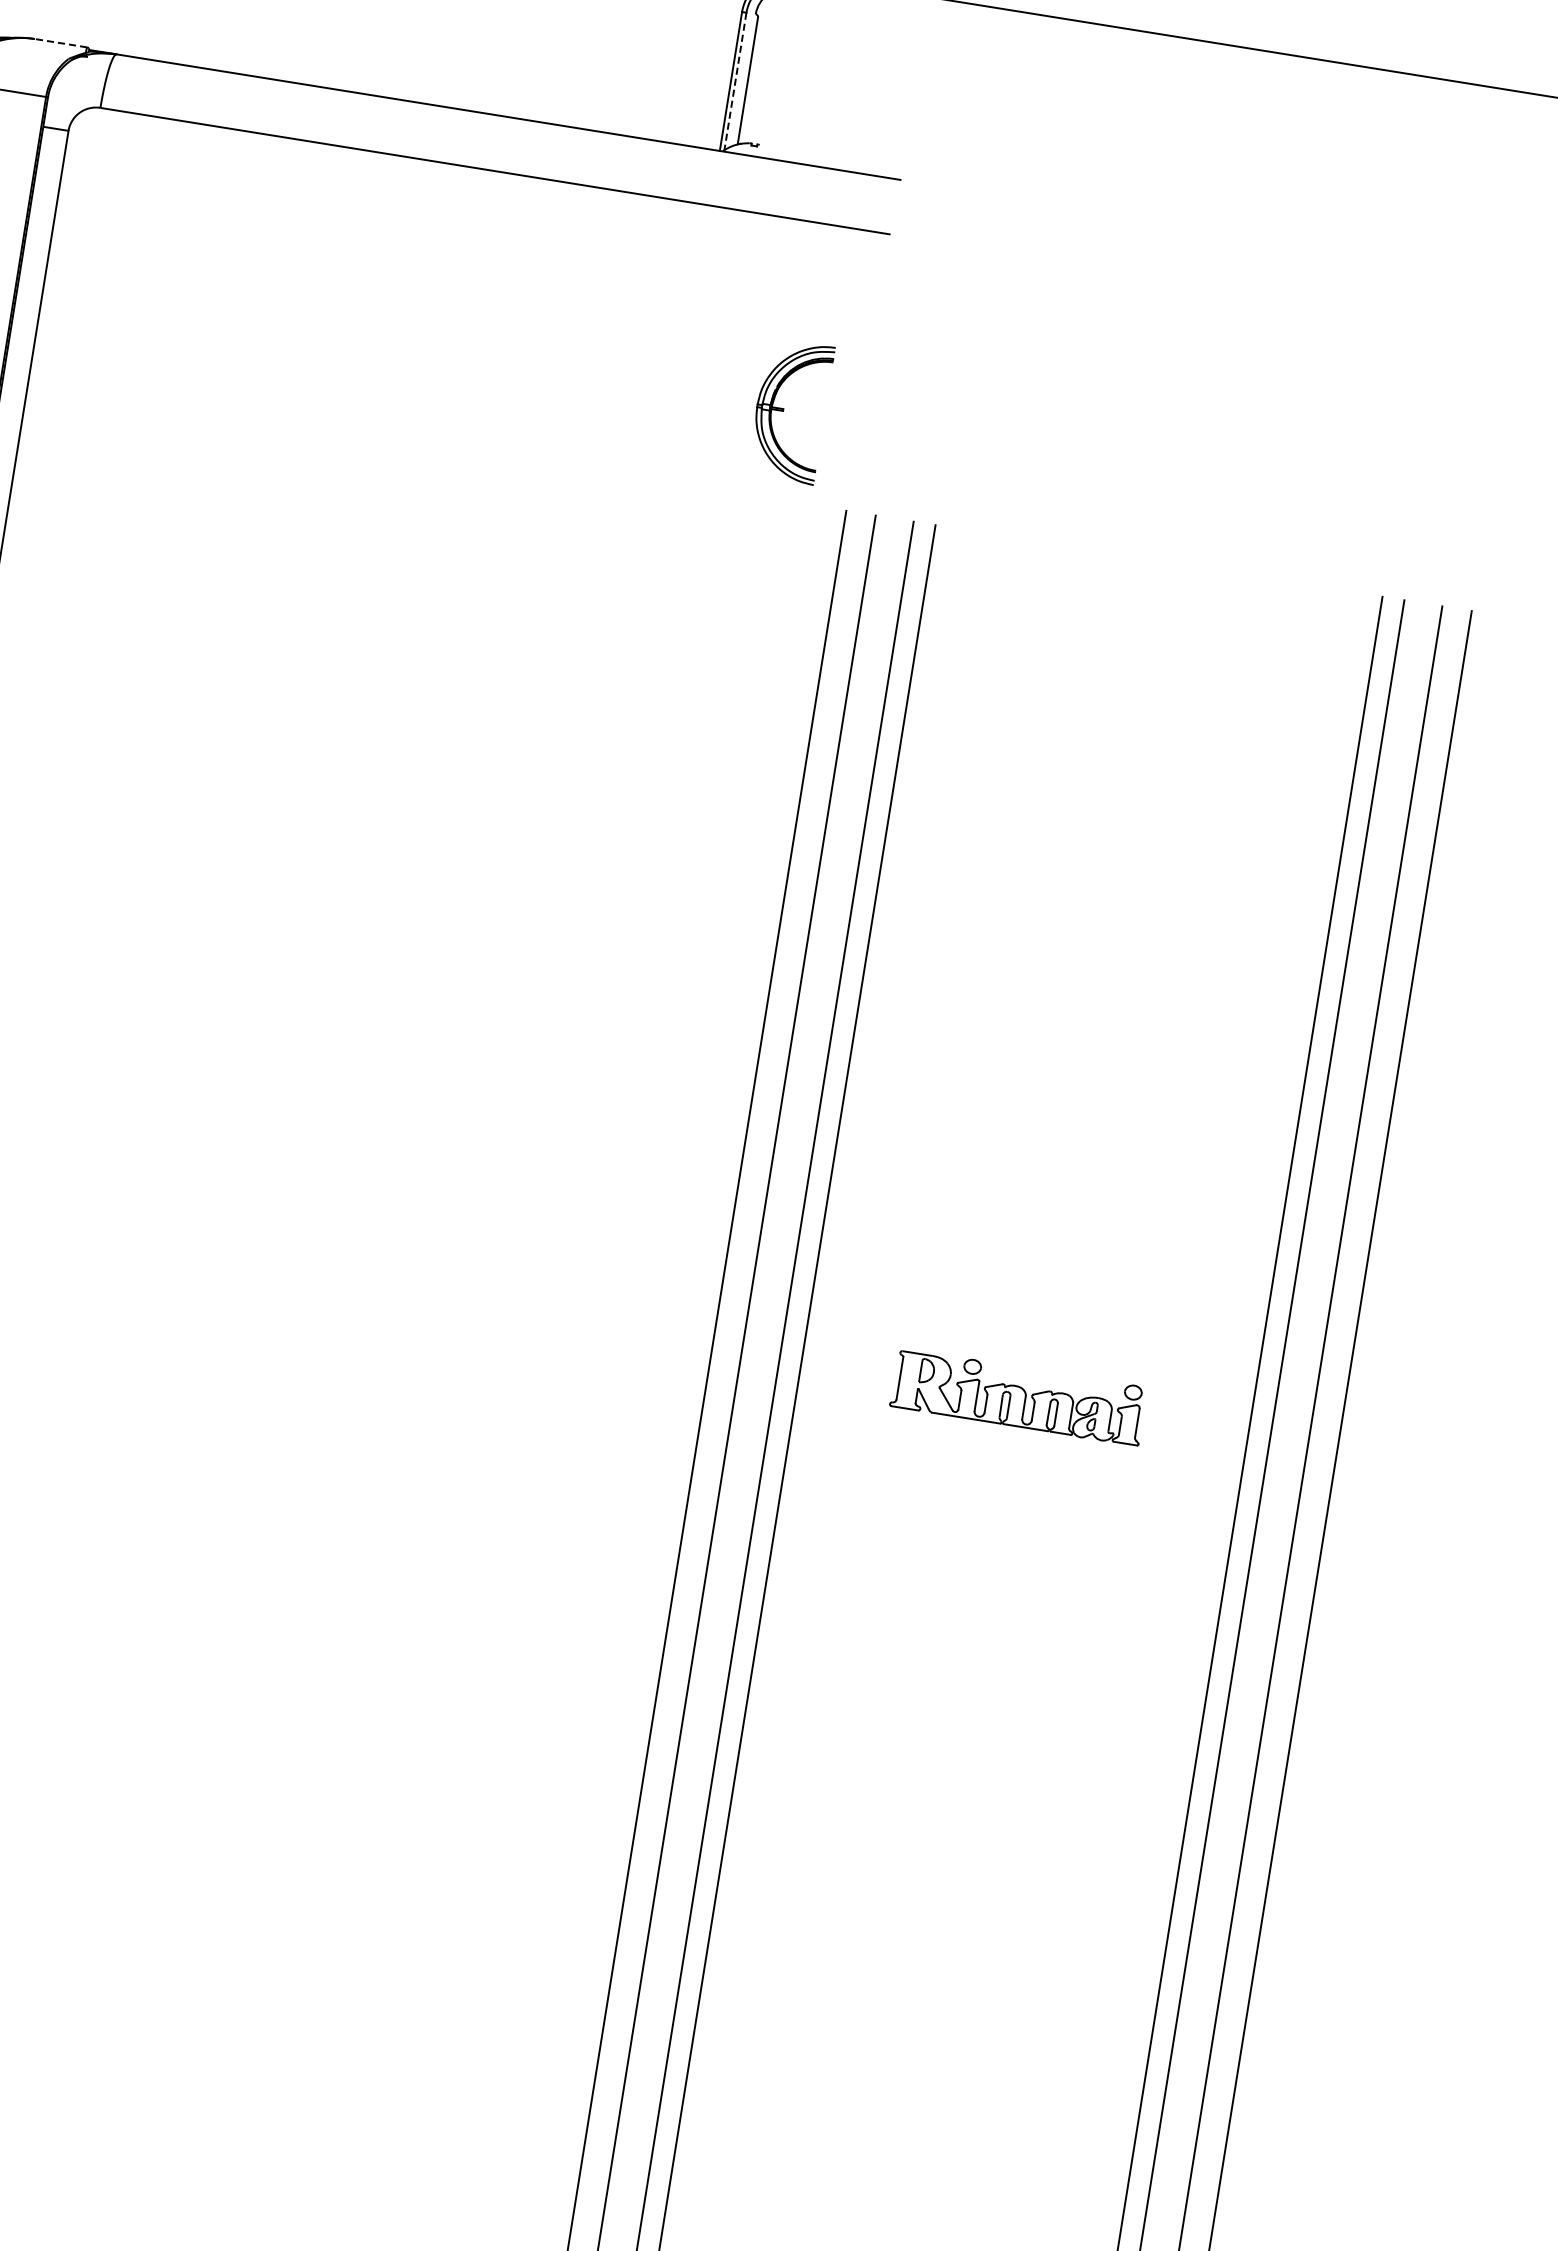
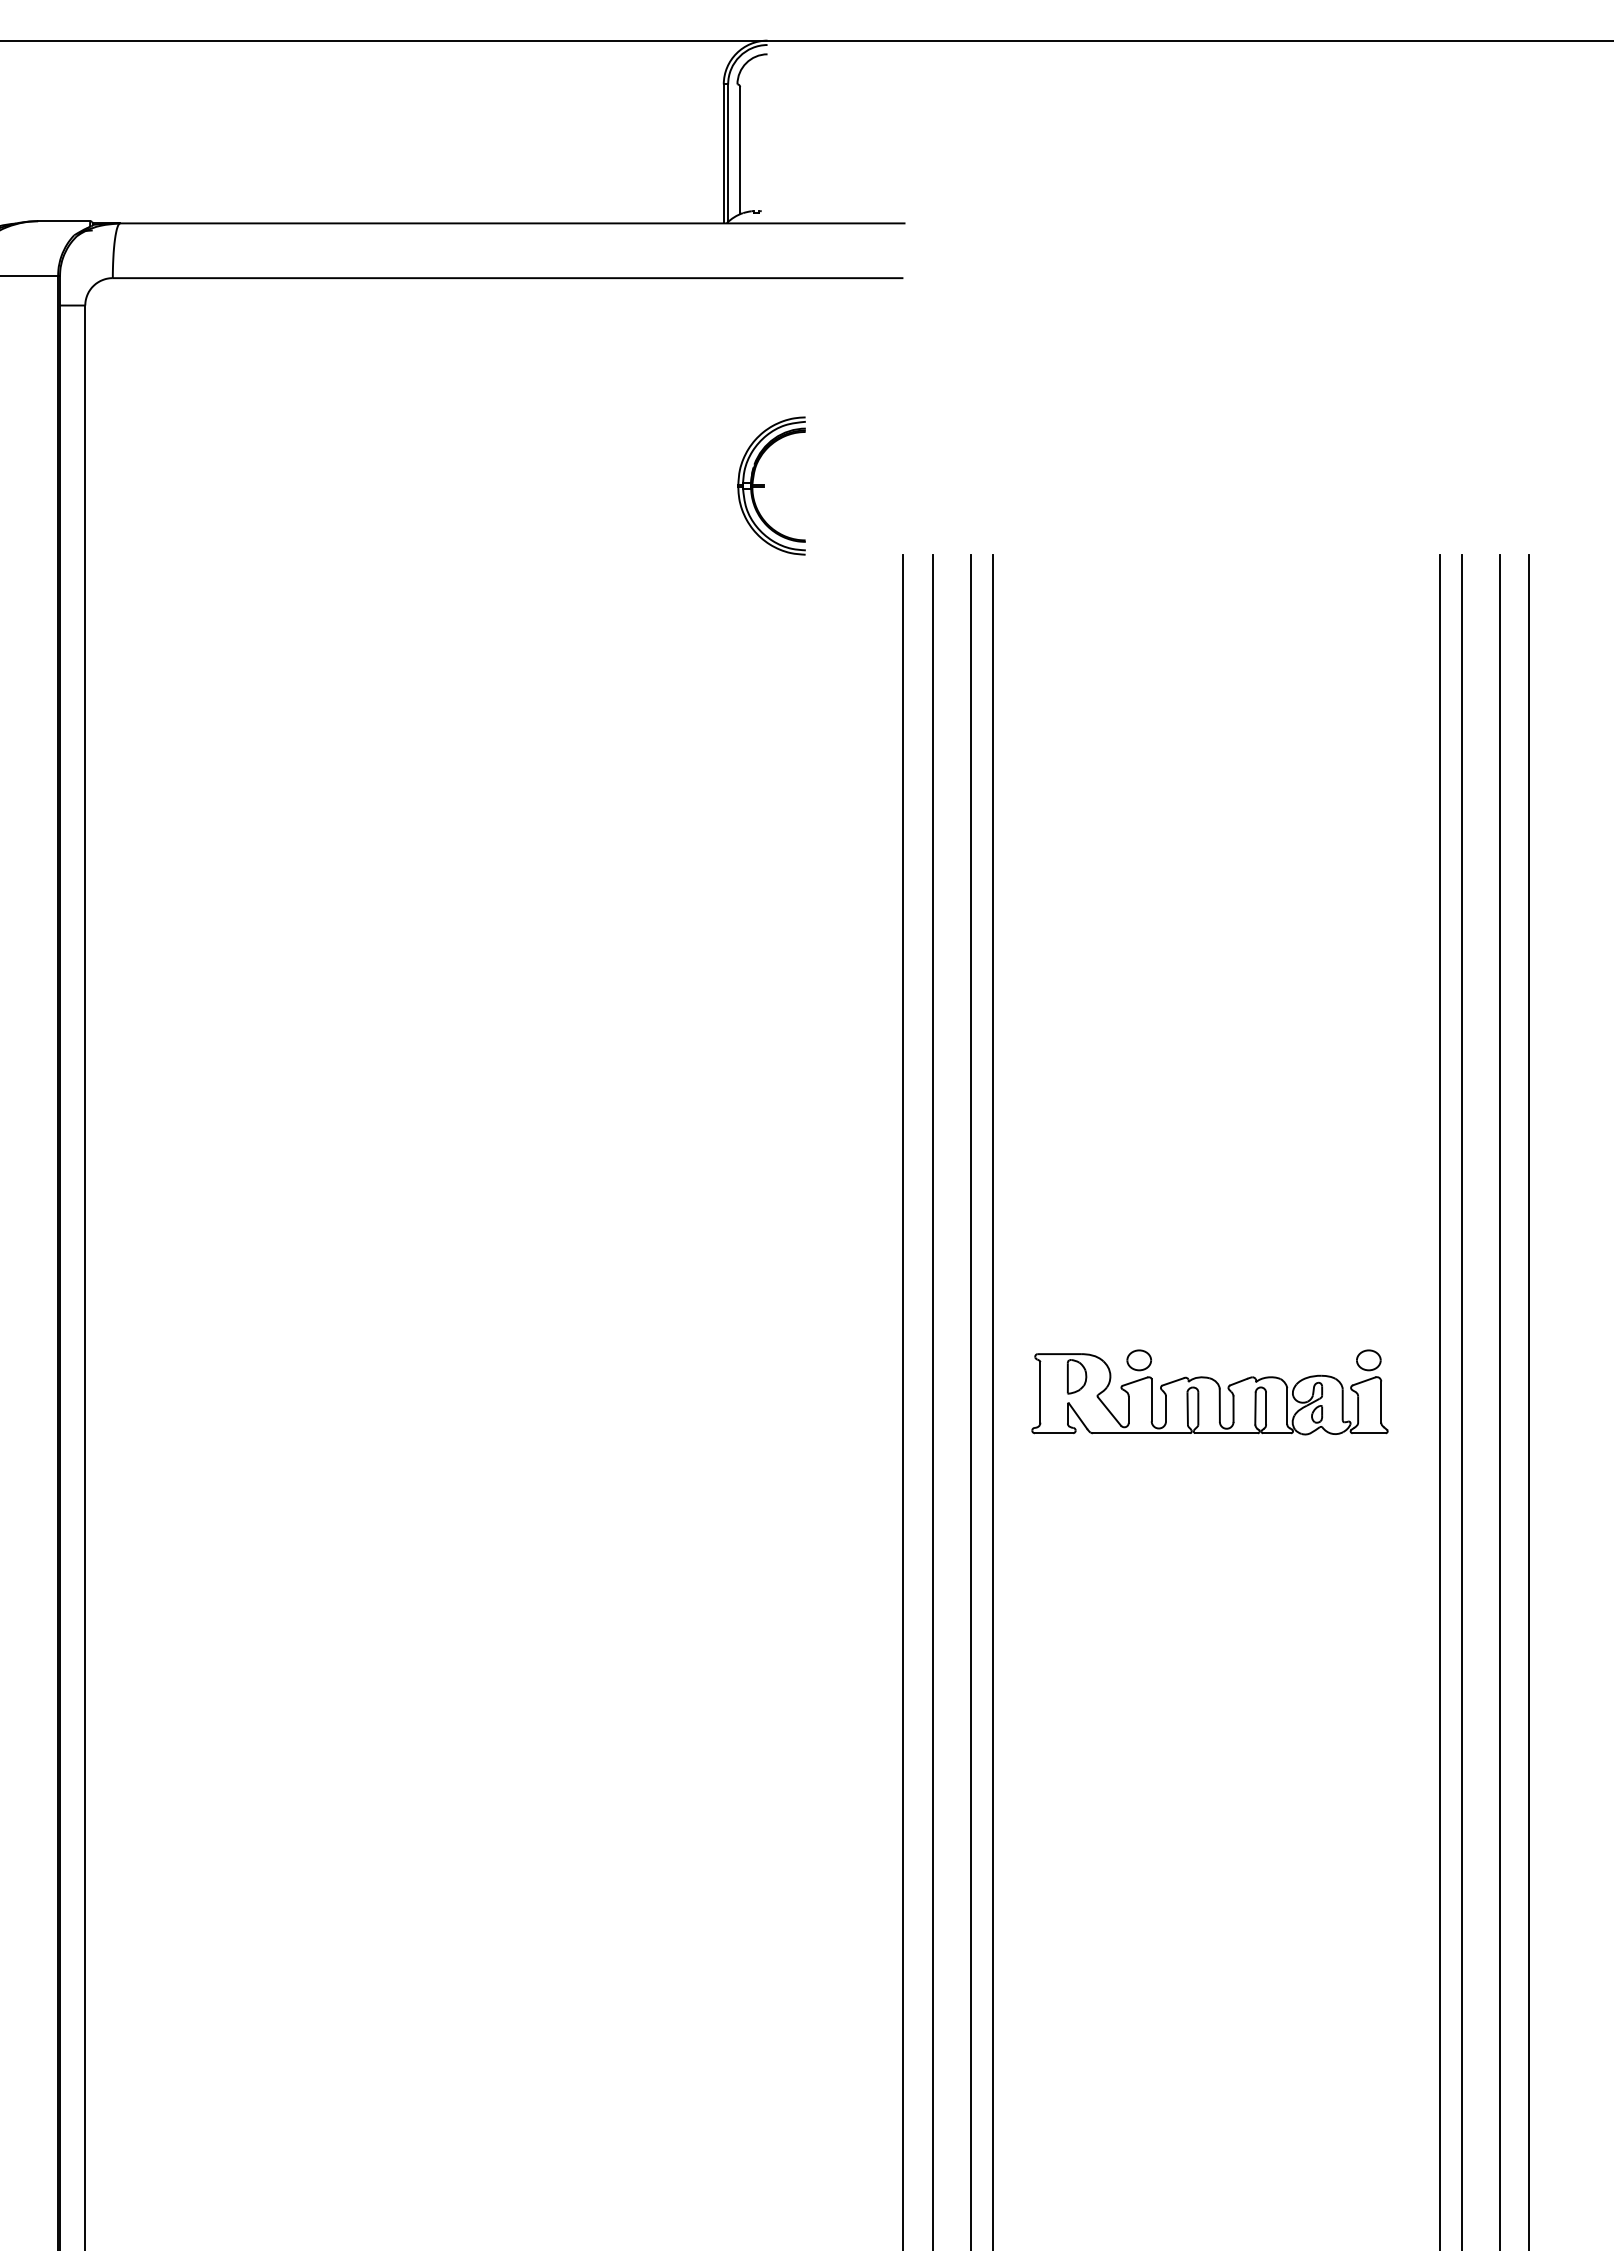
line: (60, 43) -> (63, 221), dashed -> solid
line: (735, 81) -> (728, 153), dashed -> solid
part: (783, 409) -> (764, 485), moved
part: (1018, 1397) -> (1209, 1392), size x1.43

